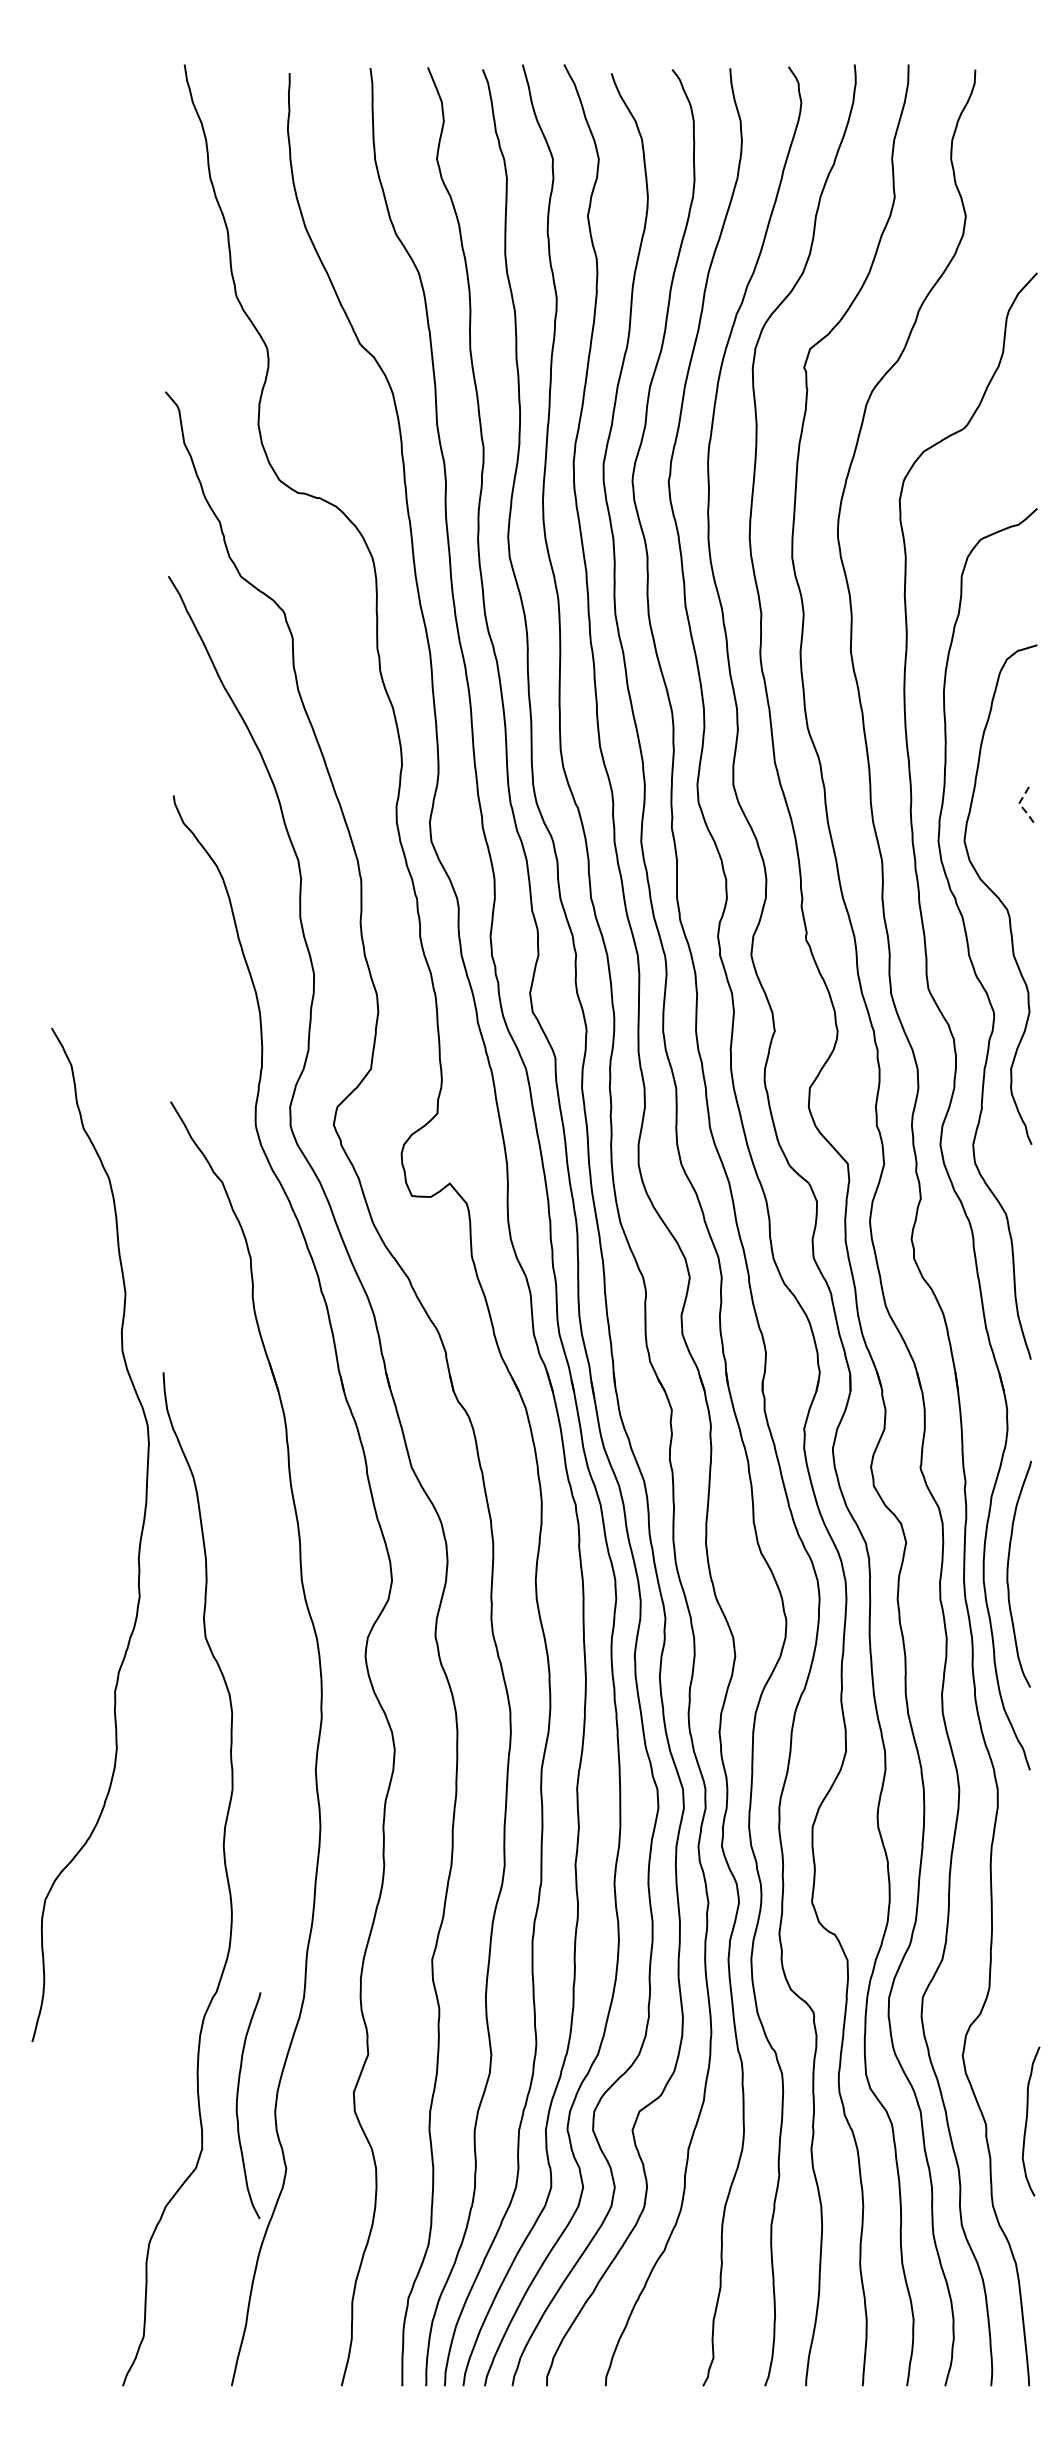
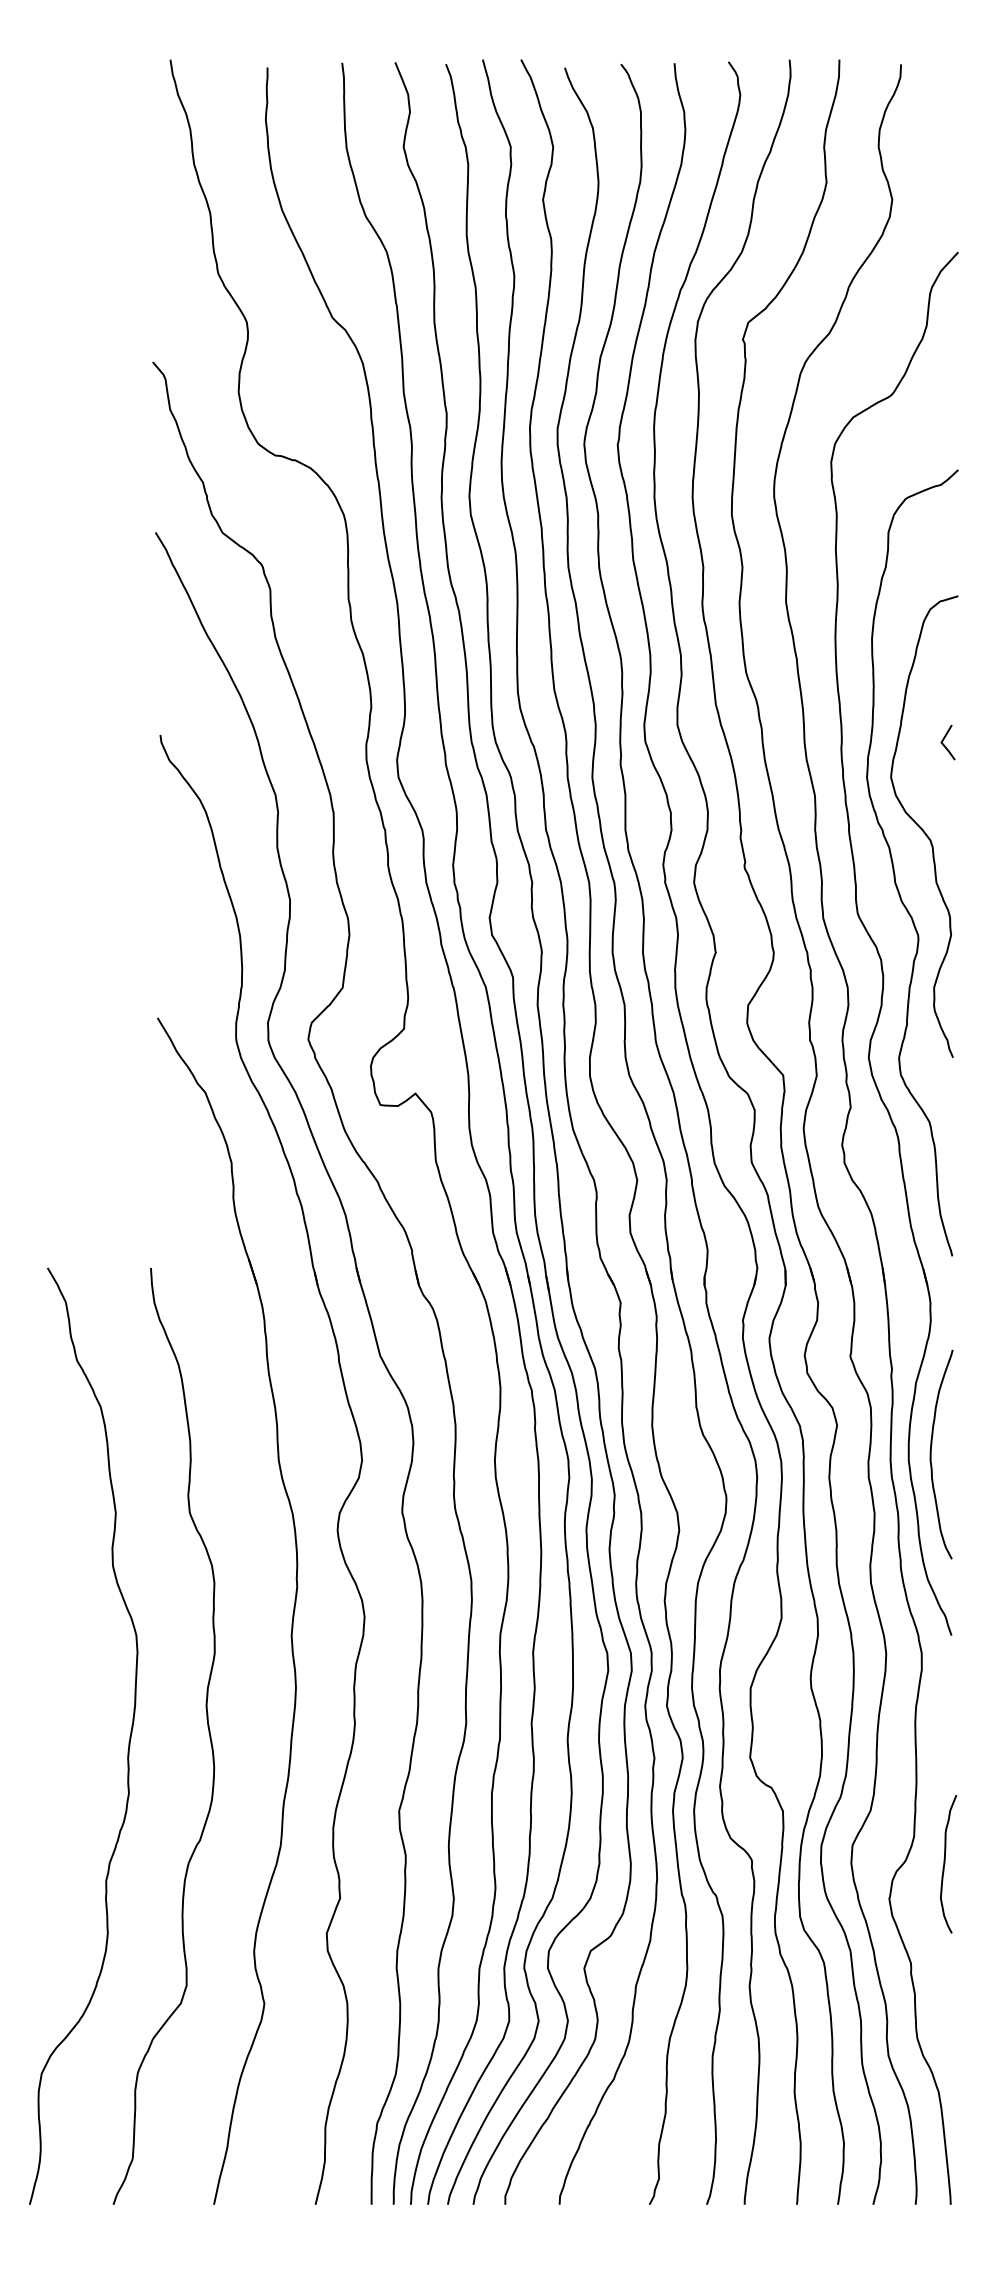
line: (1020, 804) -> (942, 743), dashed -> solid
curve: (139, 1541) -> (128, 1742), moved
curve: (237, 2105) -> (219, 1945), removed
curve: (1027, 2121) -> (945, 1864), moved

